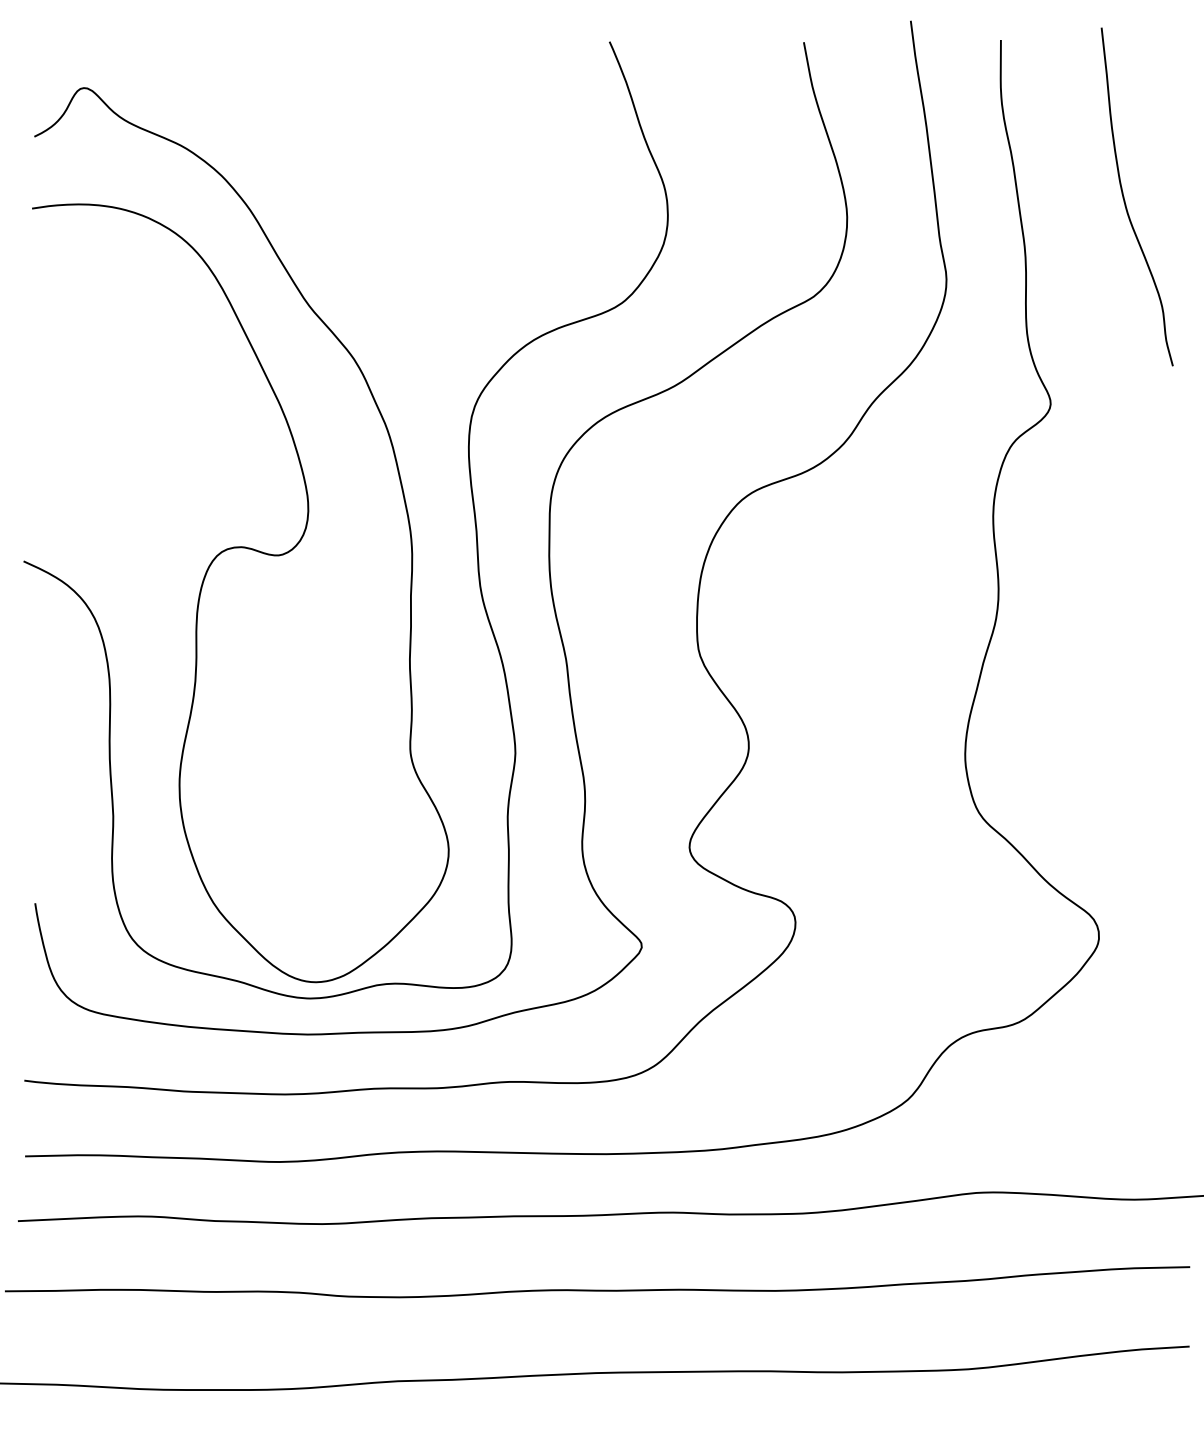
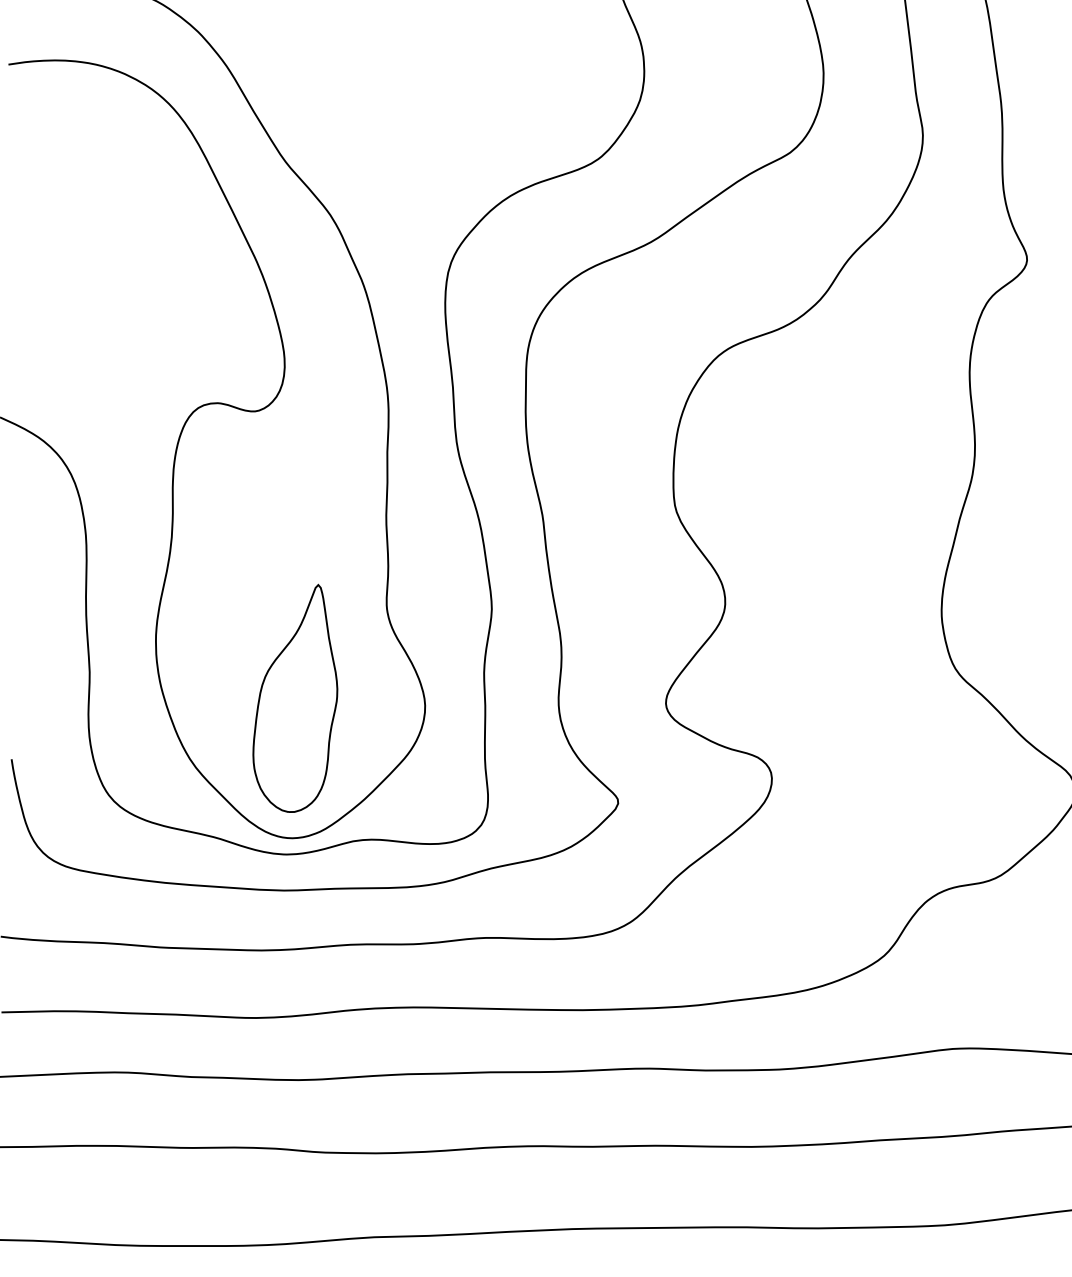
part: (318, 842) -> (294, 698), added

